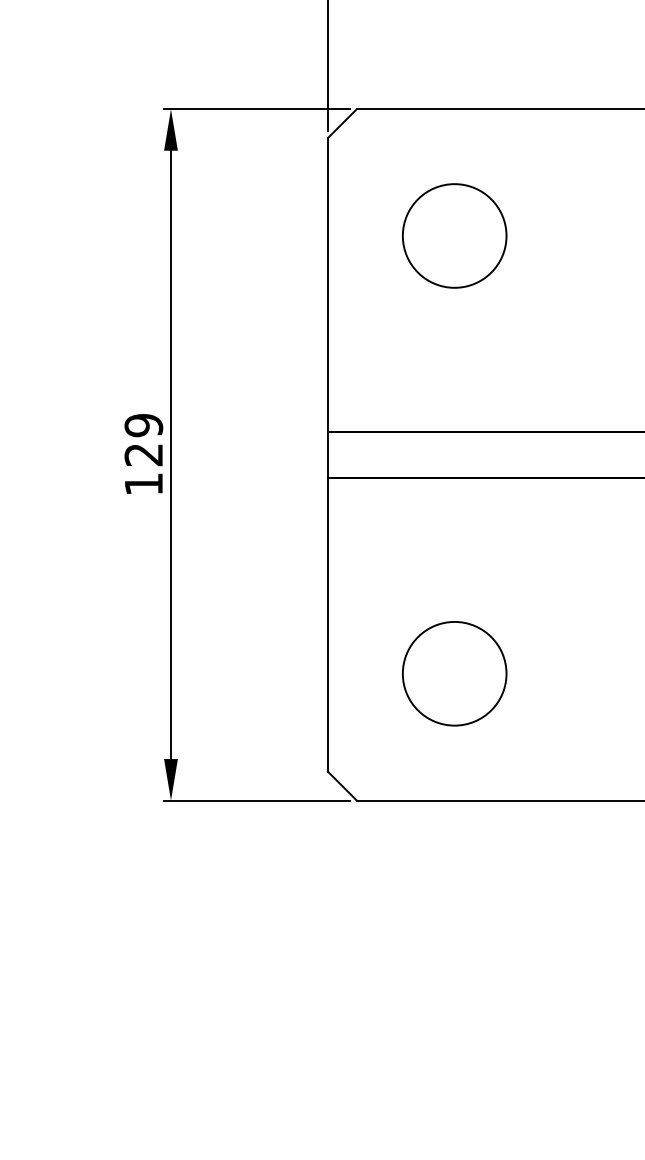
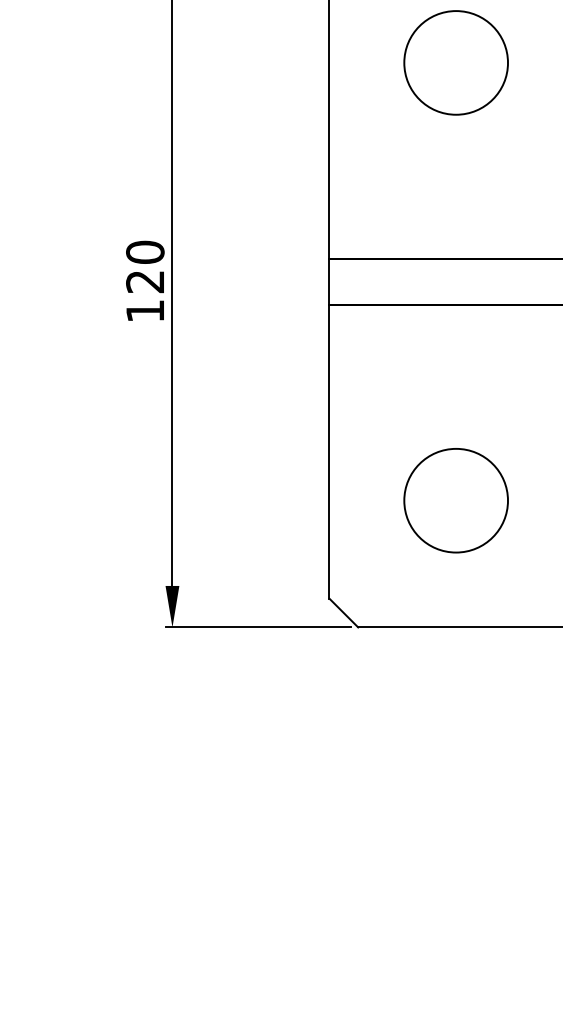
text: (143, 425) -> (144, 252), 129 -> 120

